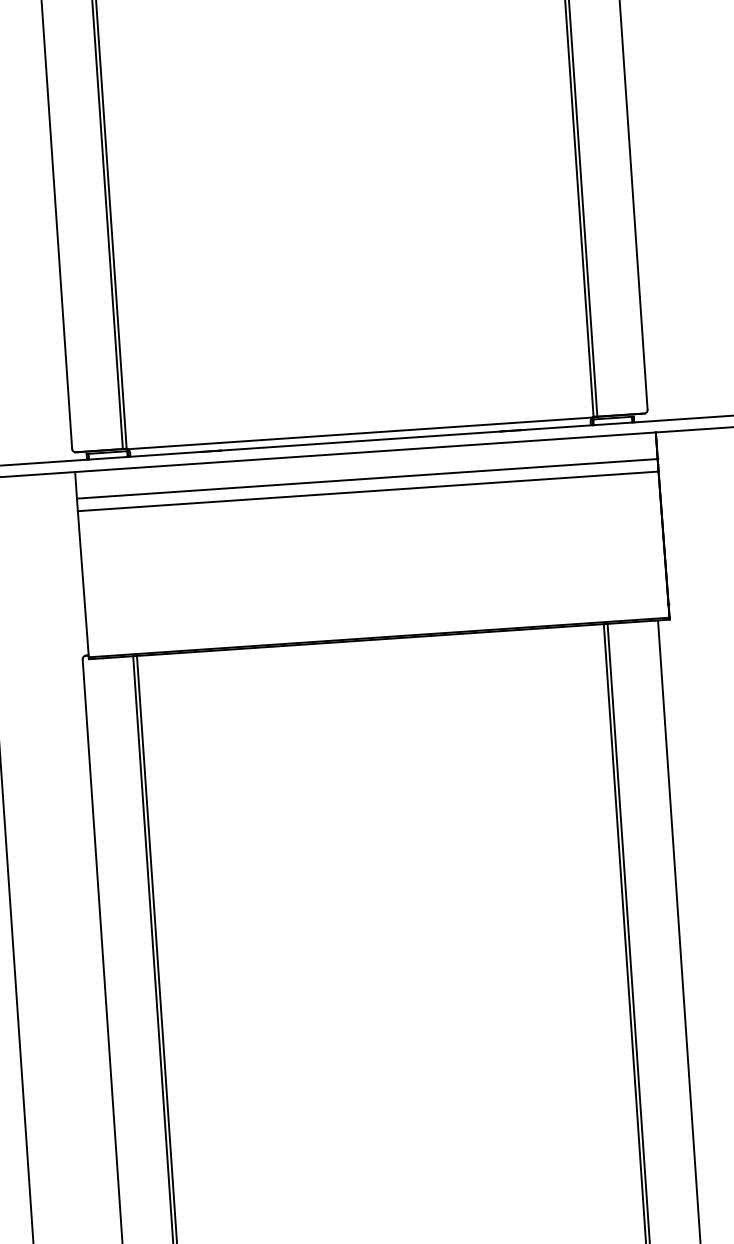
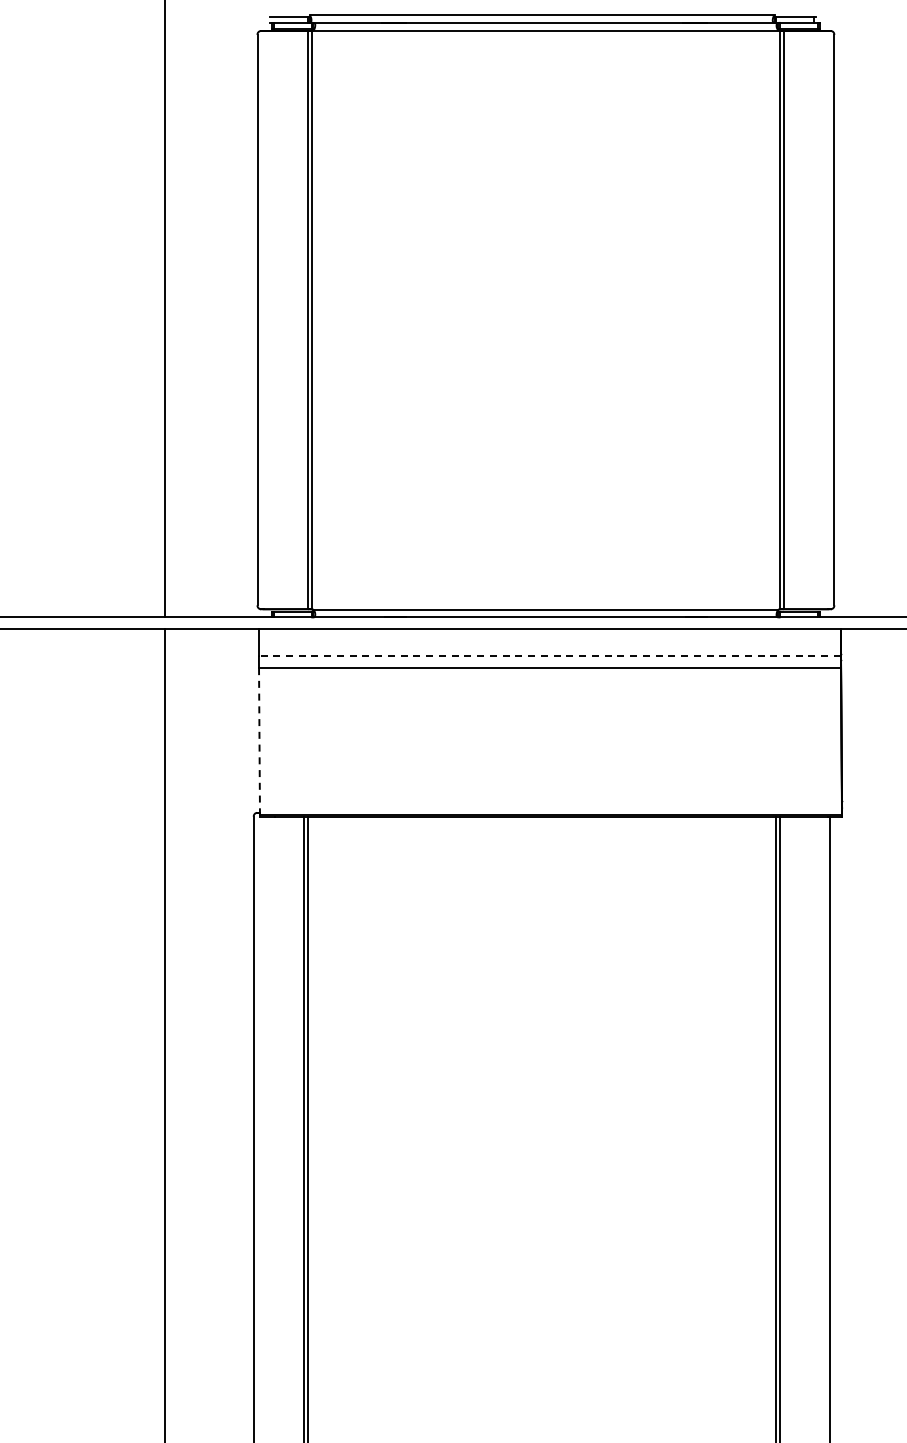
line: (366, 478) -> (549, 655), solid -> dashed
line: (83, 584) -> (259, 741), solid -> dashed

